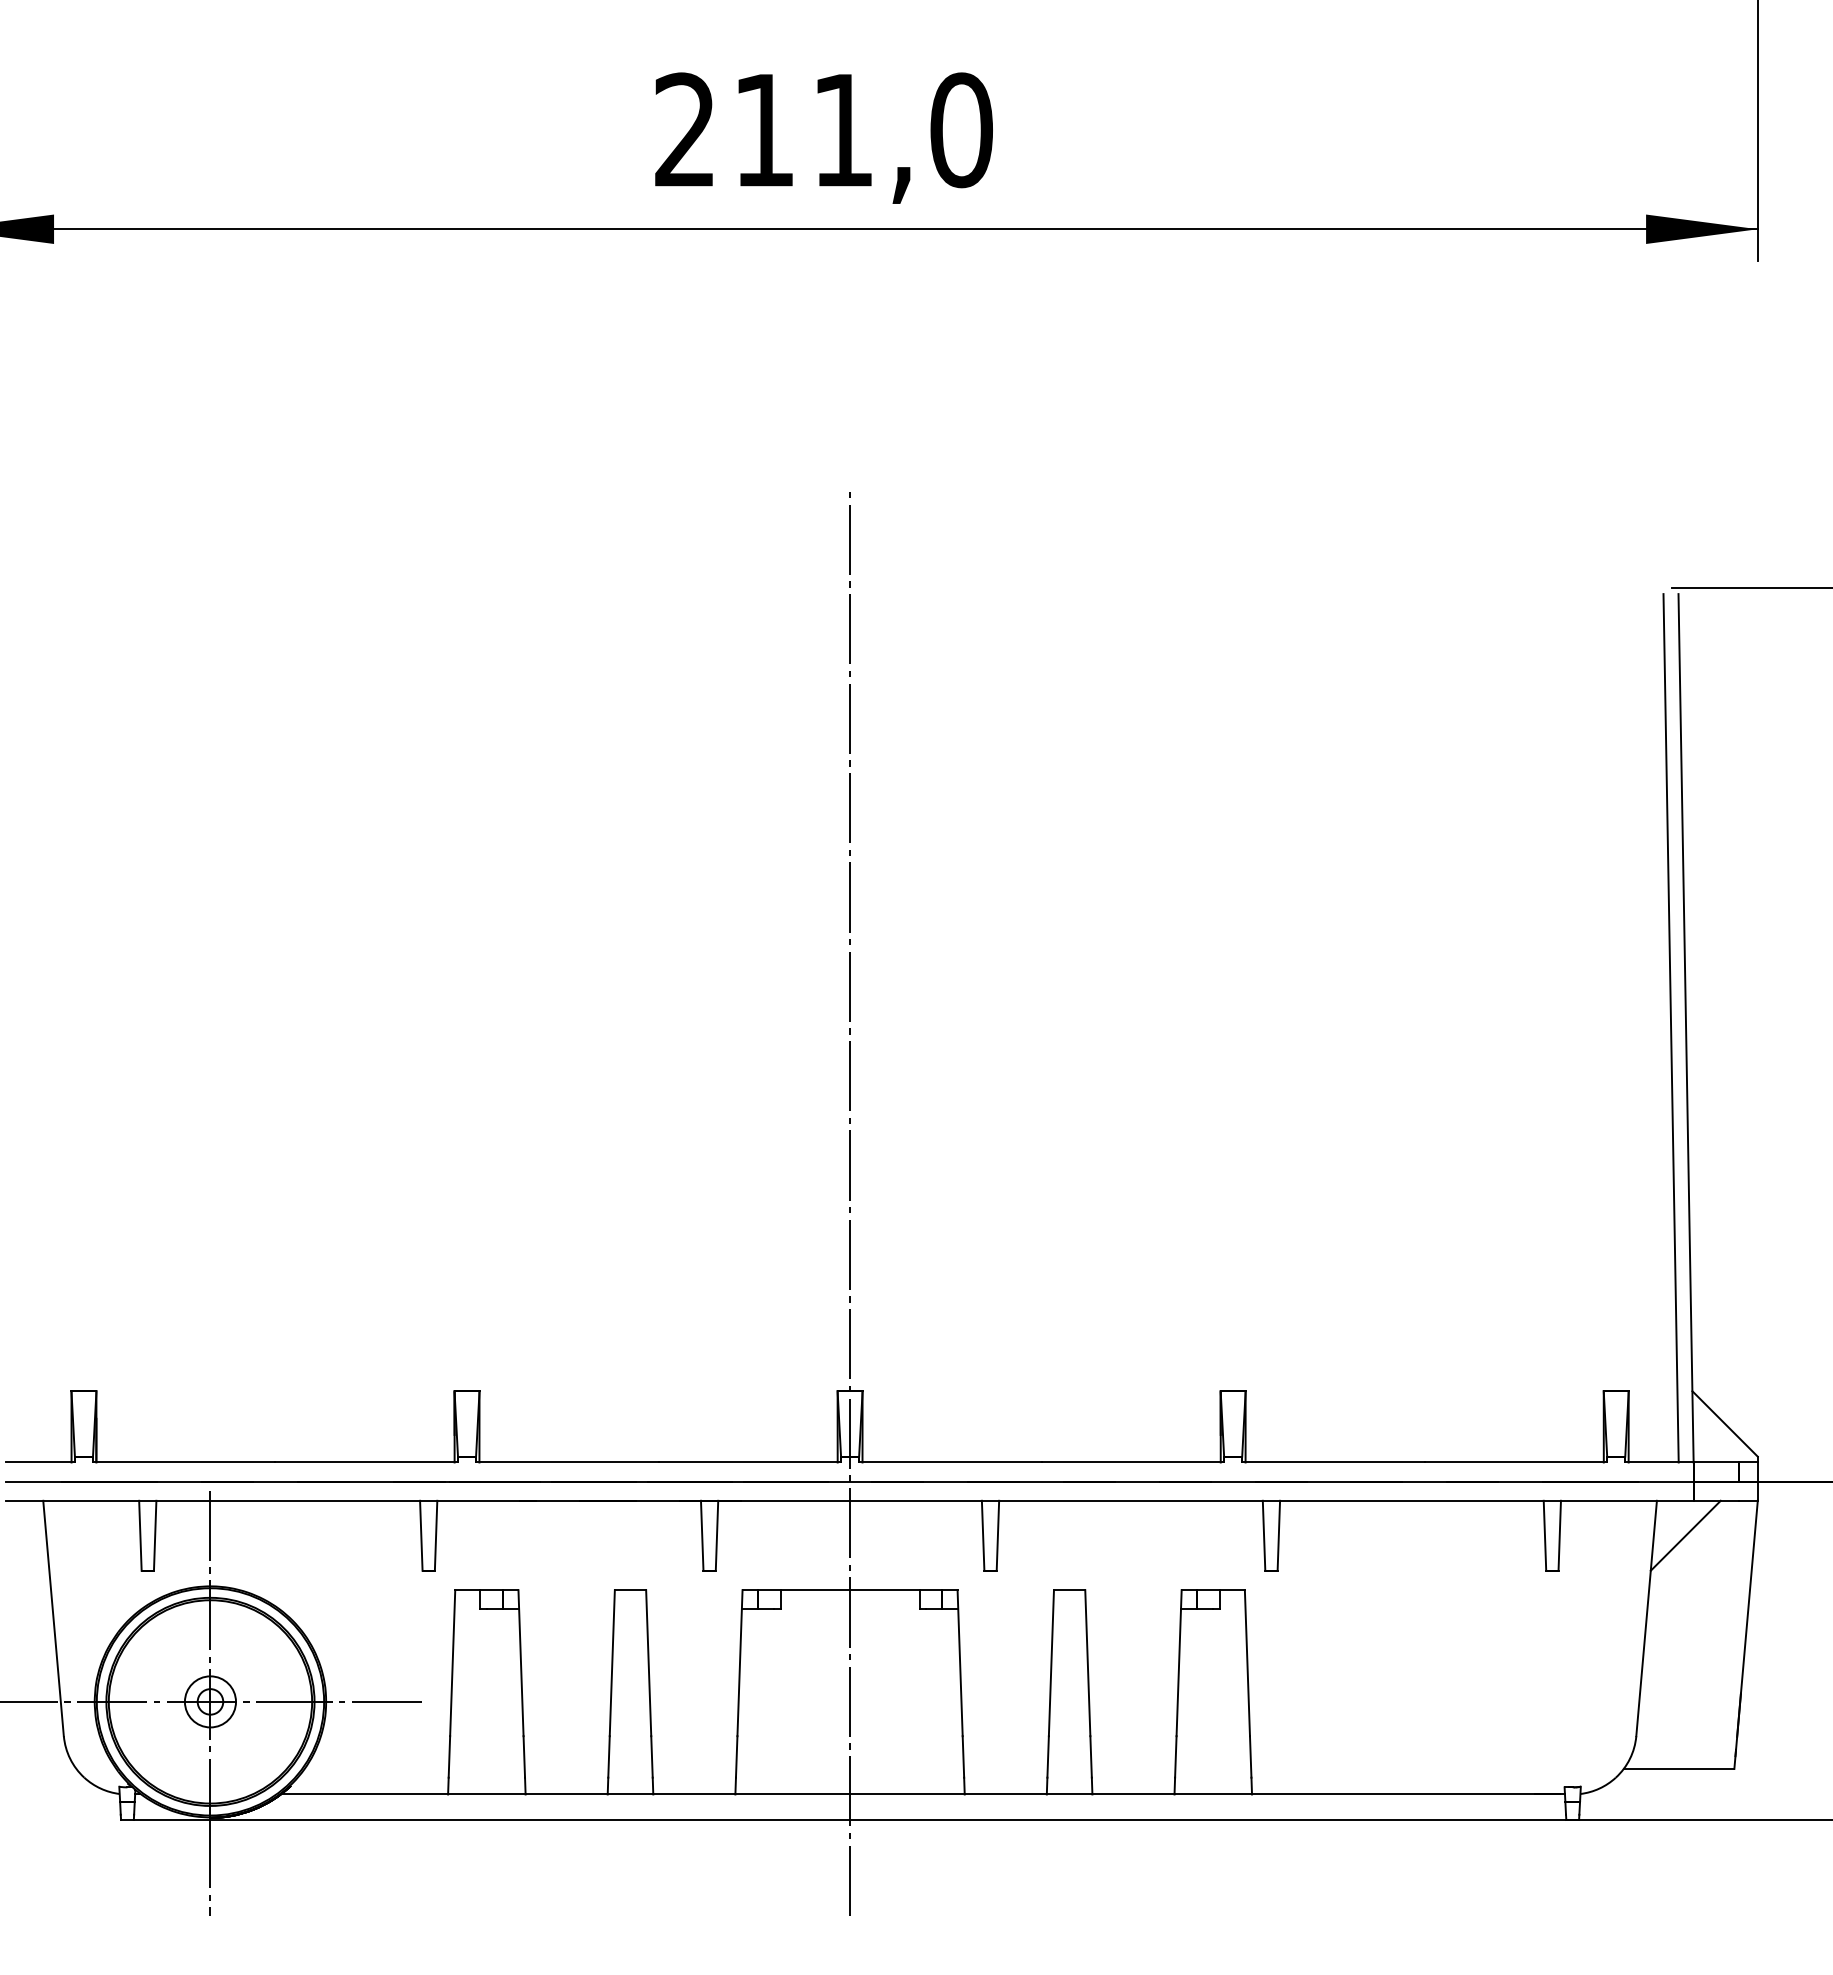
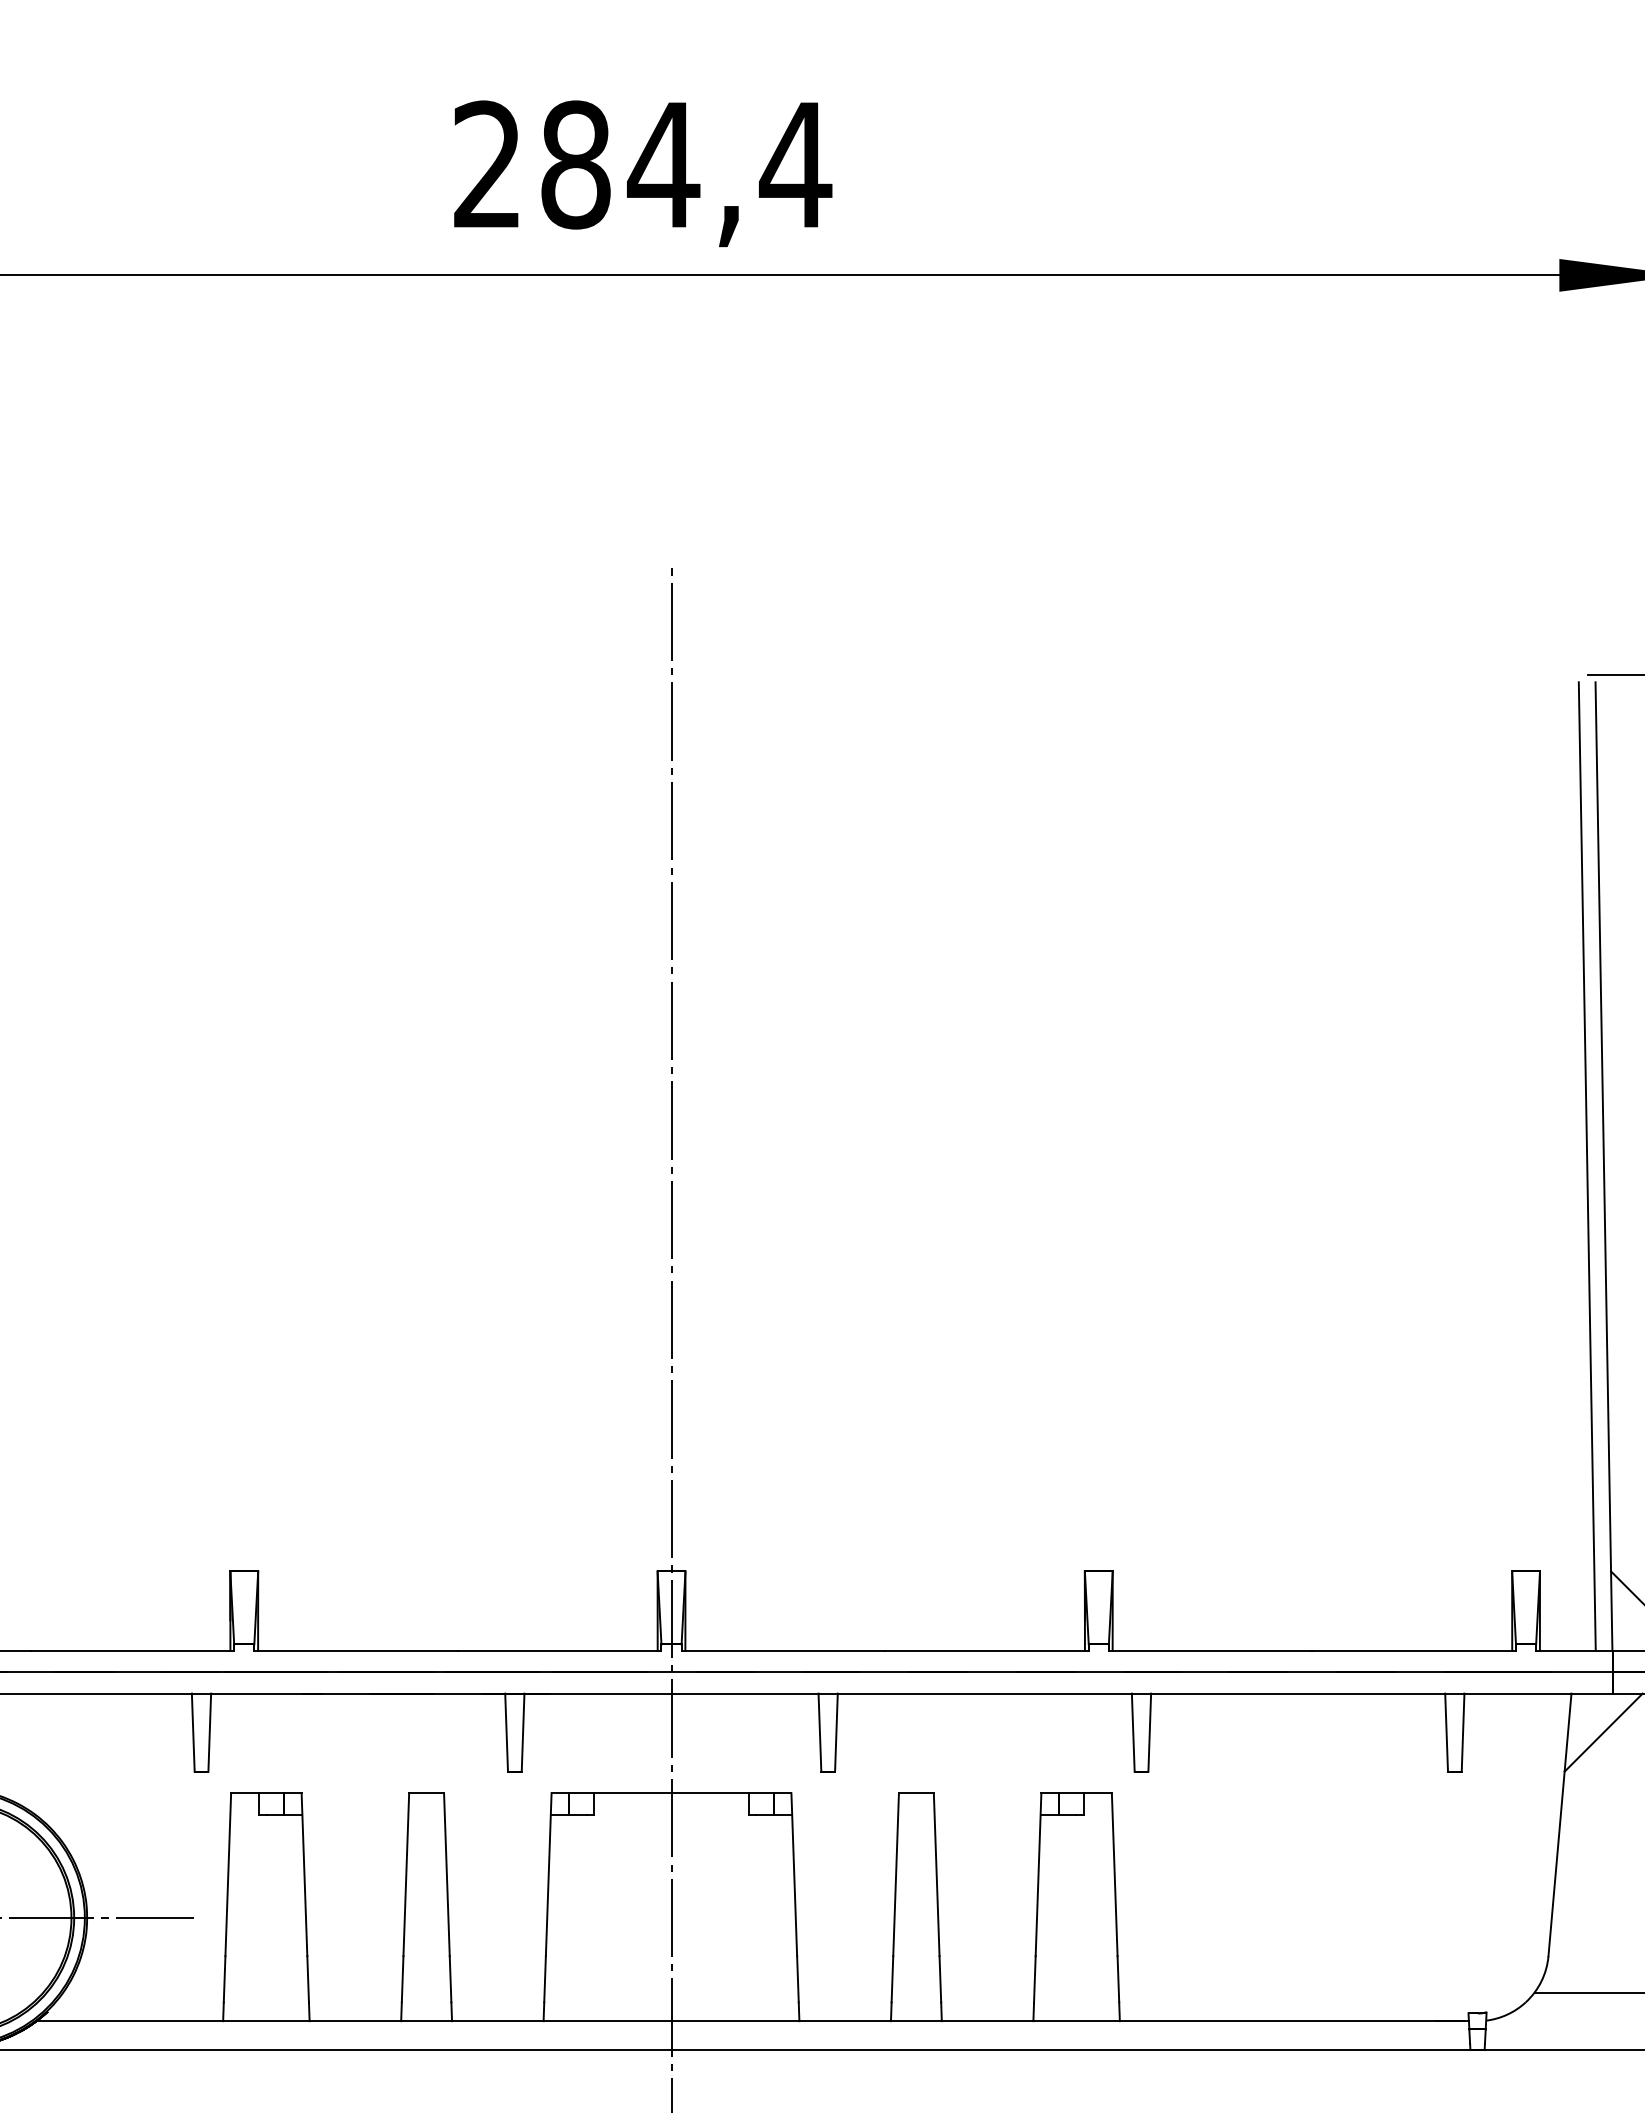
text: (863, 130) -> (686, 165), 211,0 -> 284,4

